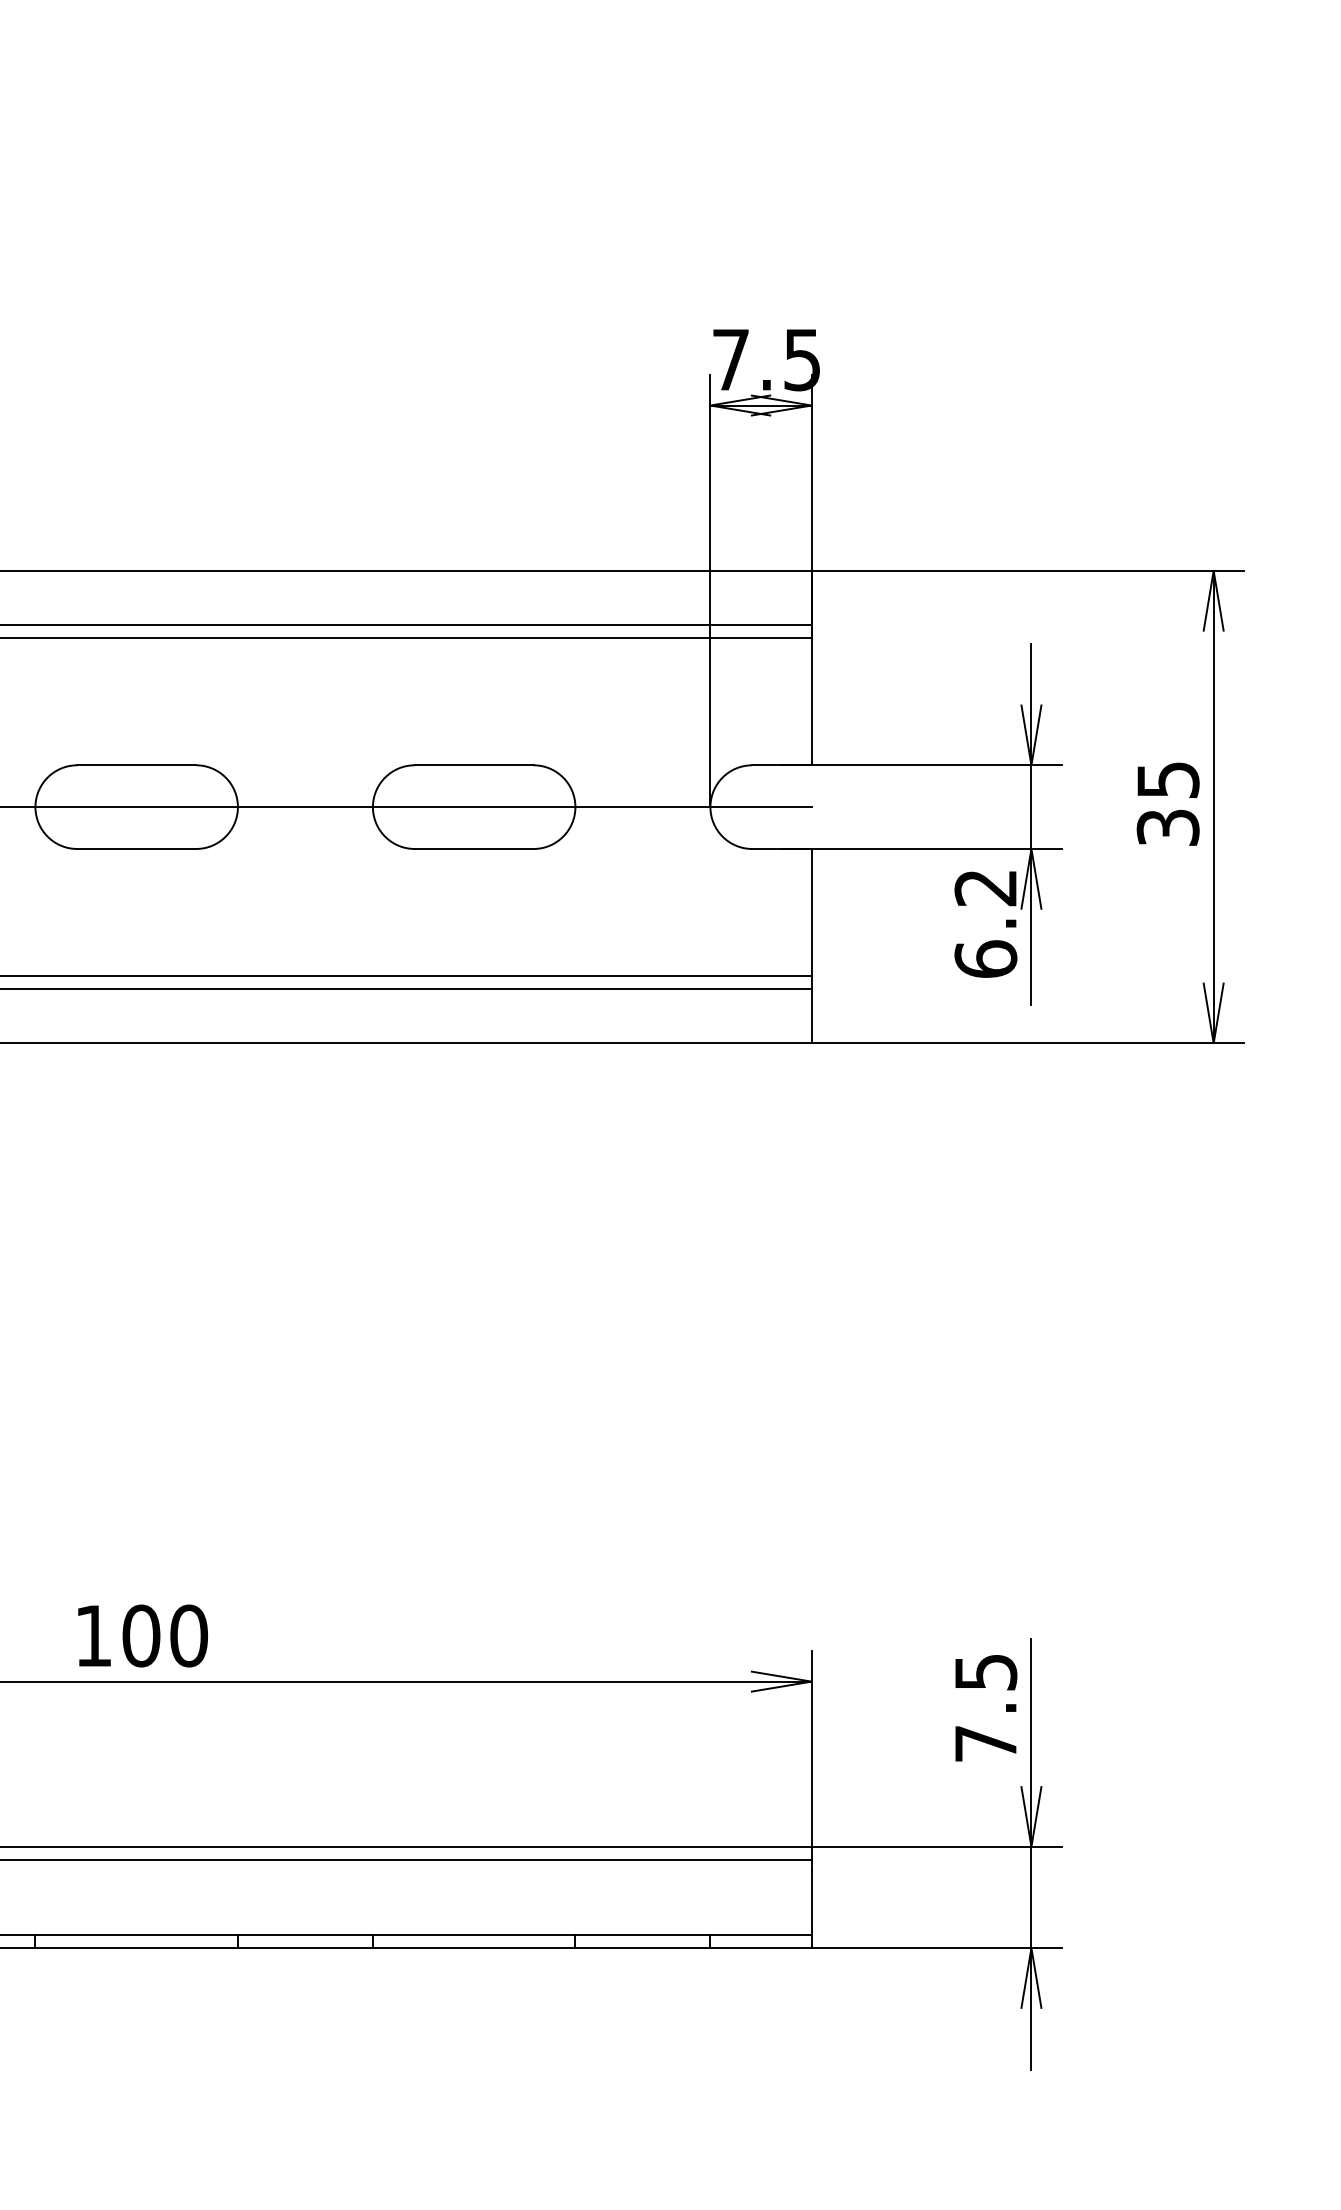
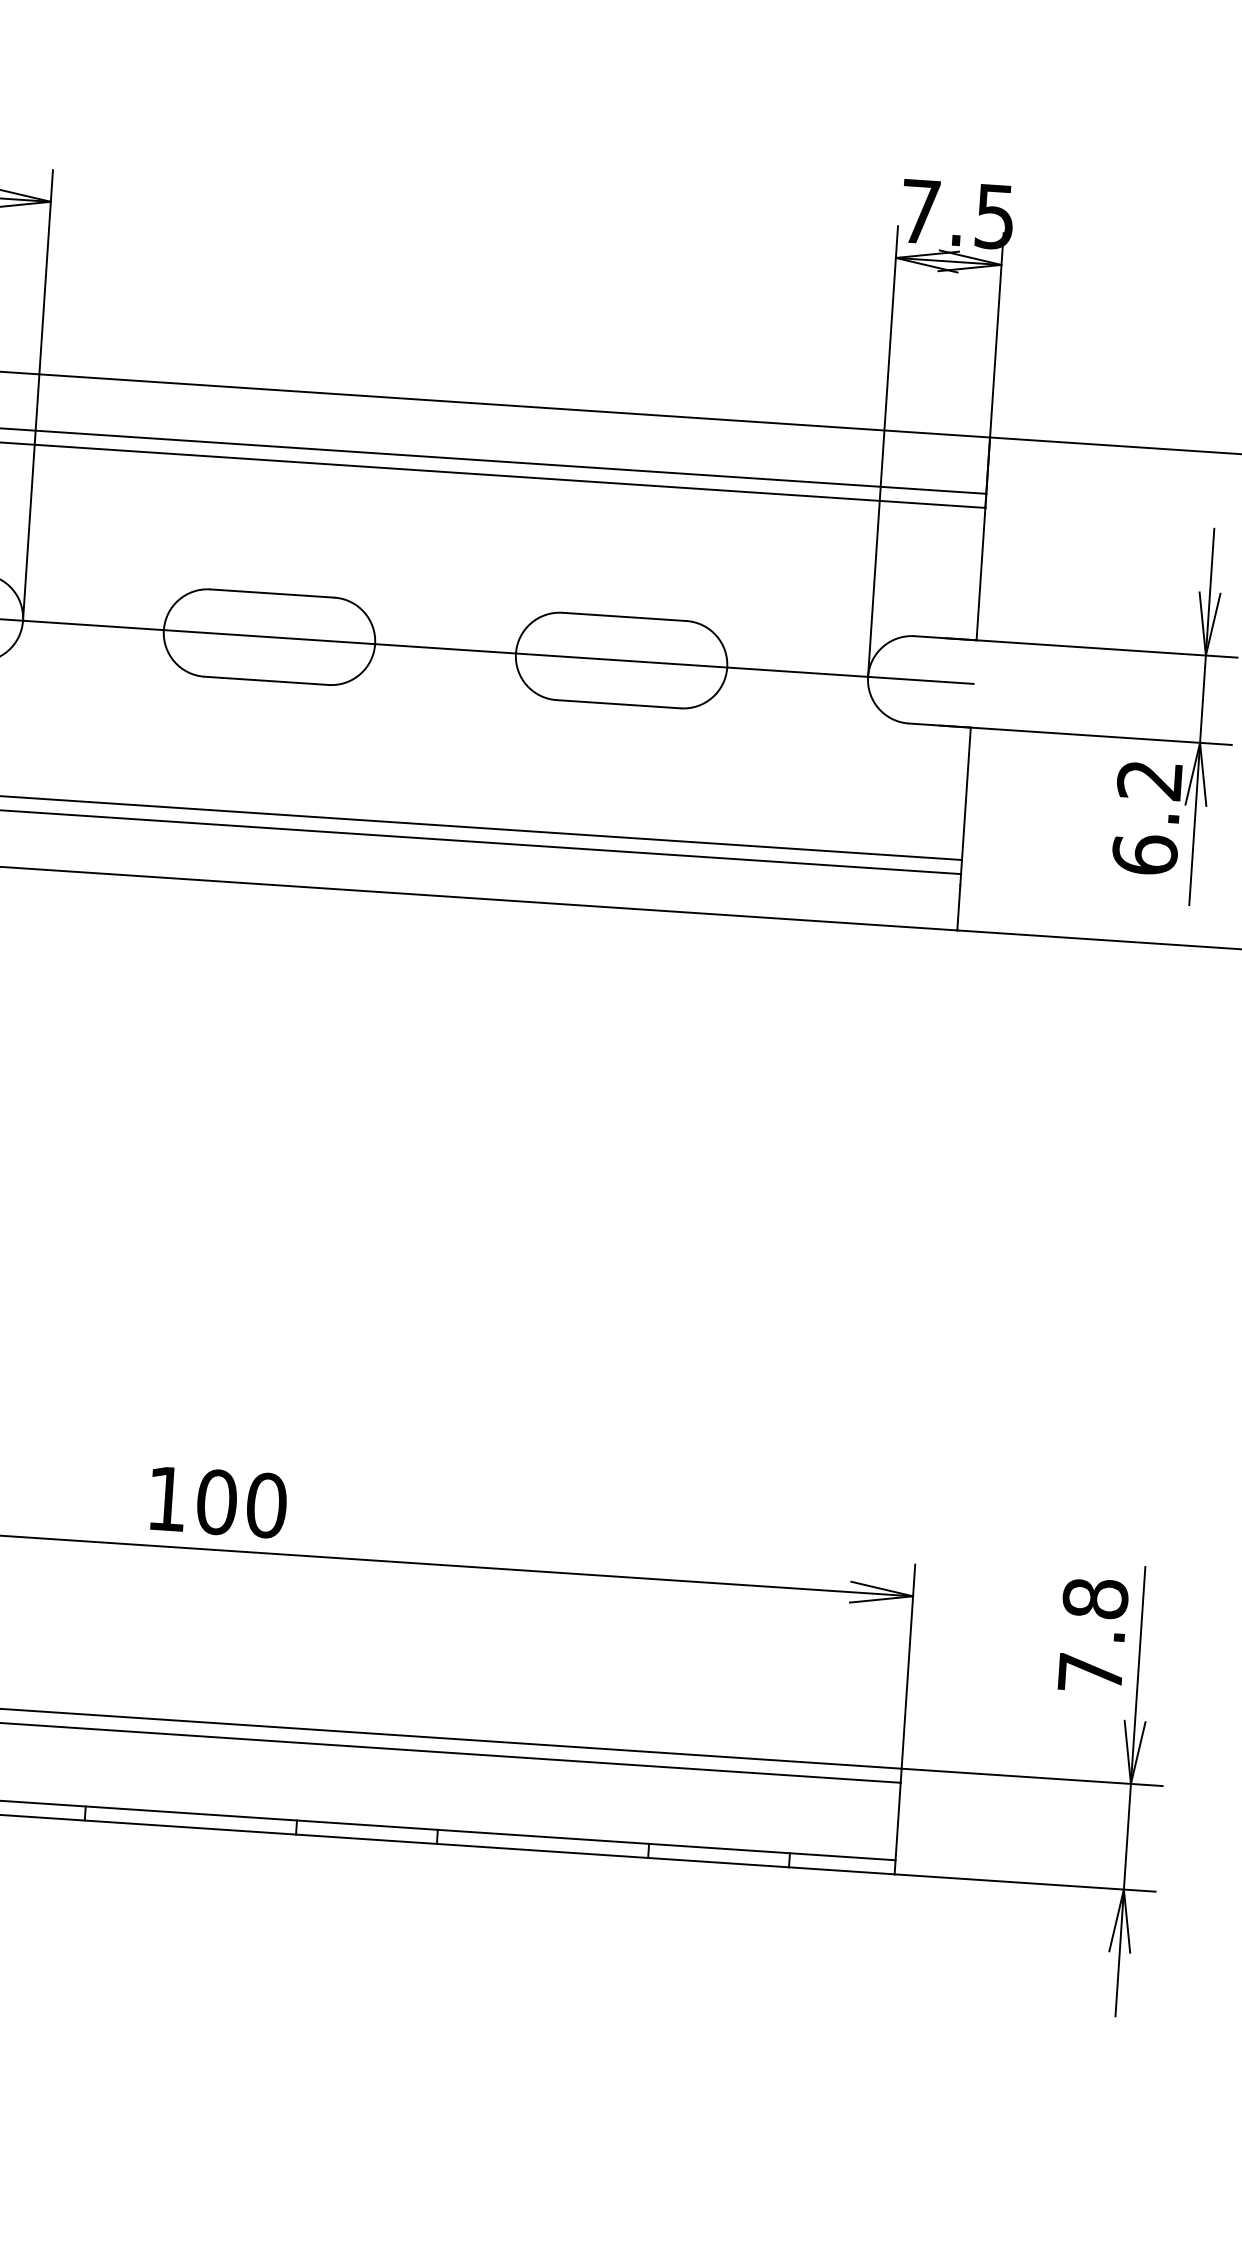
text: (985, 1671) -> (1095, 1597), 7.5 -> 7.8

